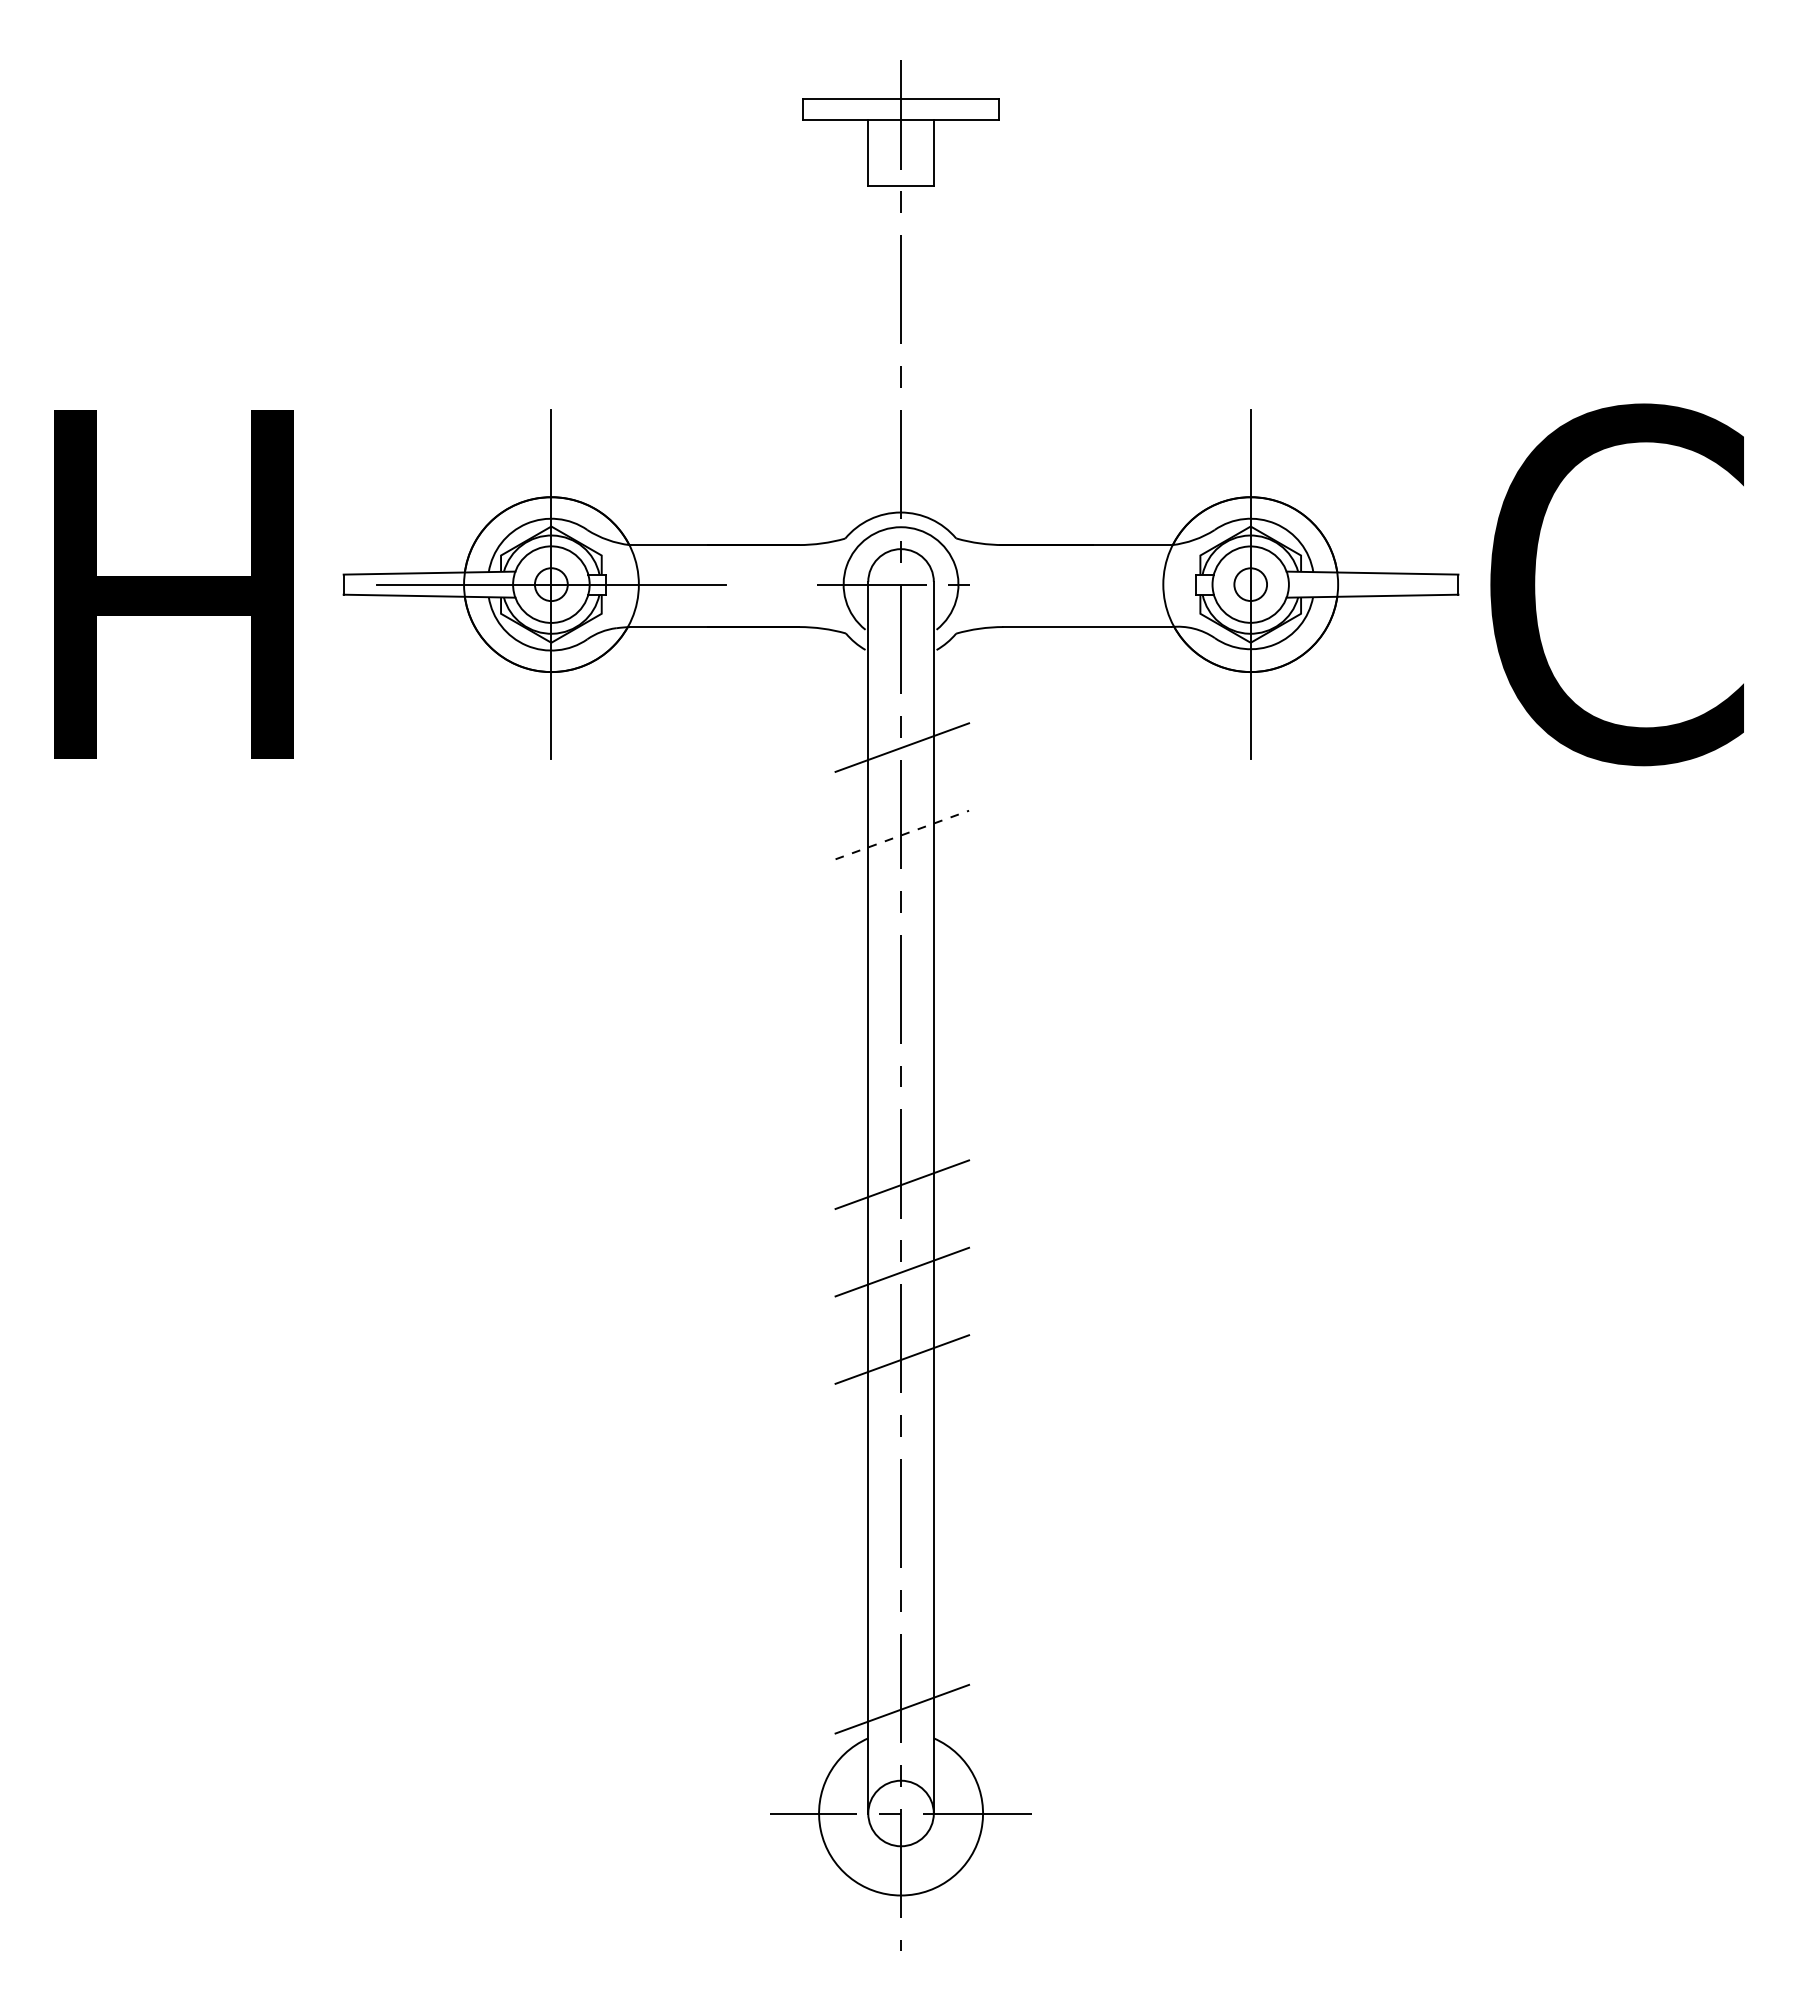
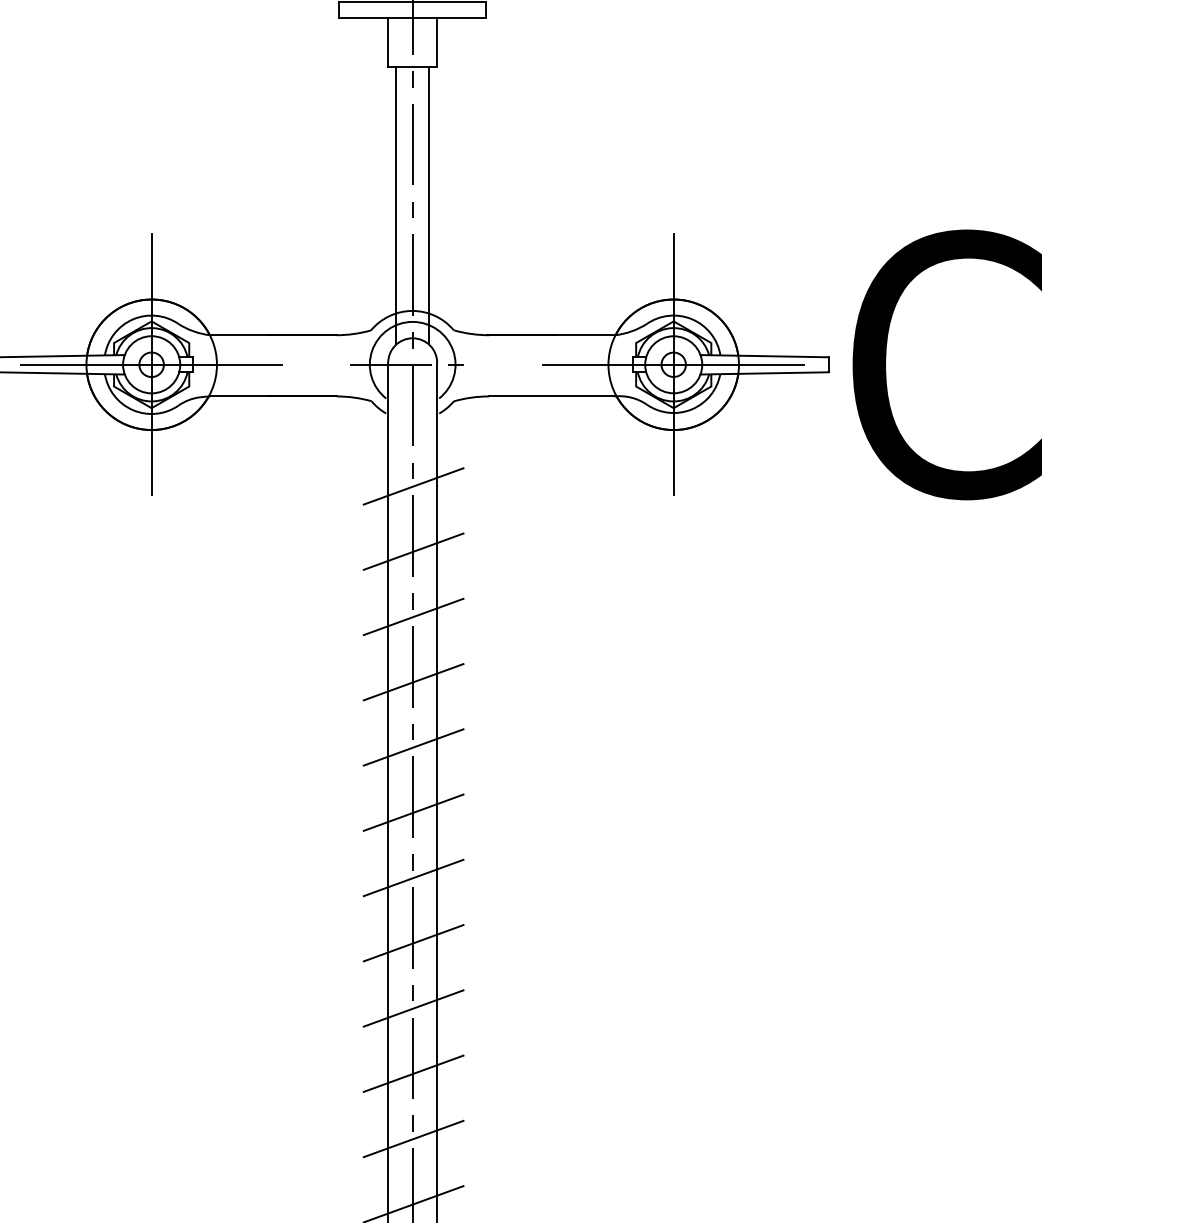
line: (879, 371) -> (396, 205), added
line: (922, 371) -> (428, 205), added
line: (1250, 584) -> (673, 364), added
line: (902, 834) -> (413, 551), dashed -> solid
line: (902, 922) -> (413, 616), added
line: (902, 1009) -> (413, 681), added
line: (902, 1096) -> (413, 746), added
line: (902, 1446) -> (413, 1008), added
line: (902, 1534) -> (413, 1073), added
line: (902, 1621) -> (413, 1138), added

